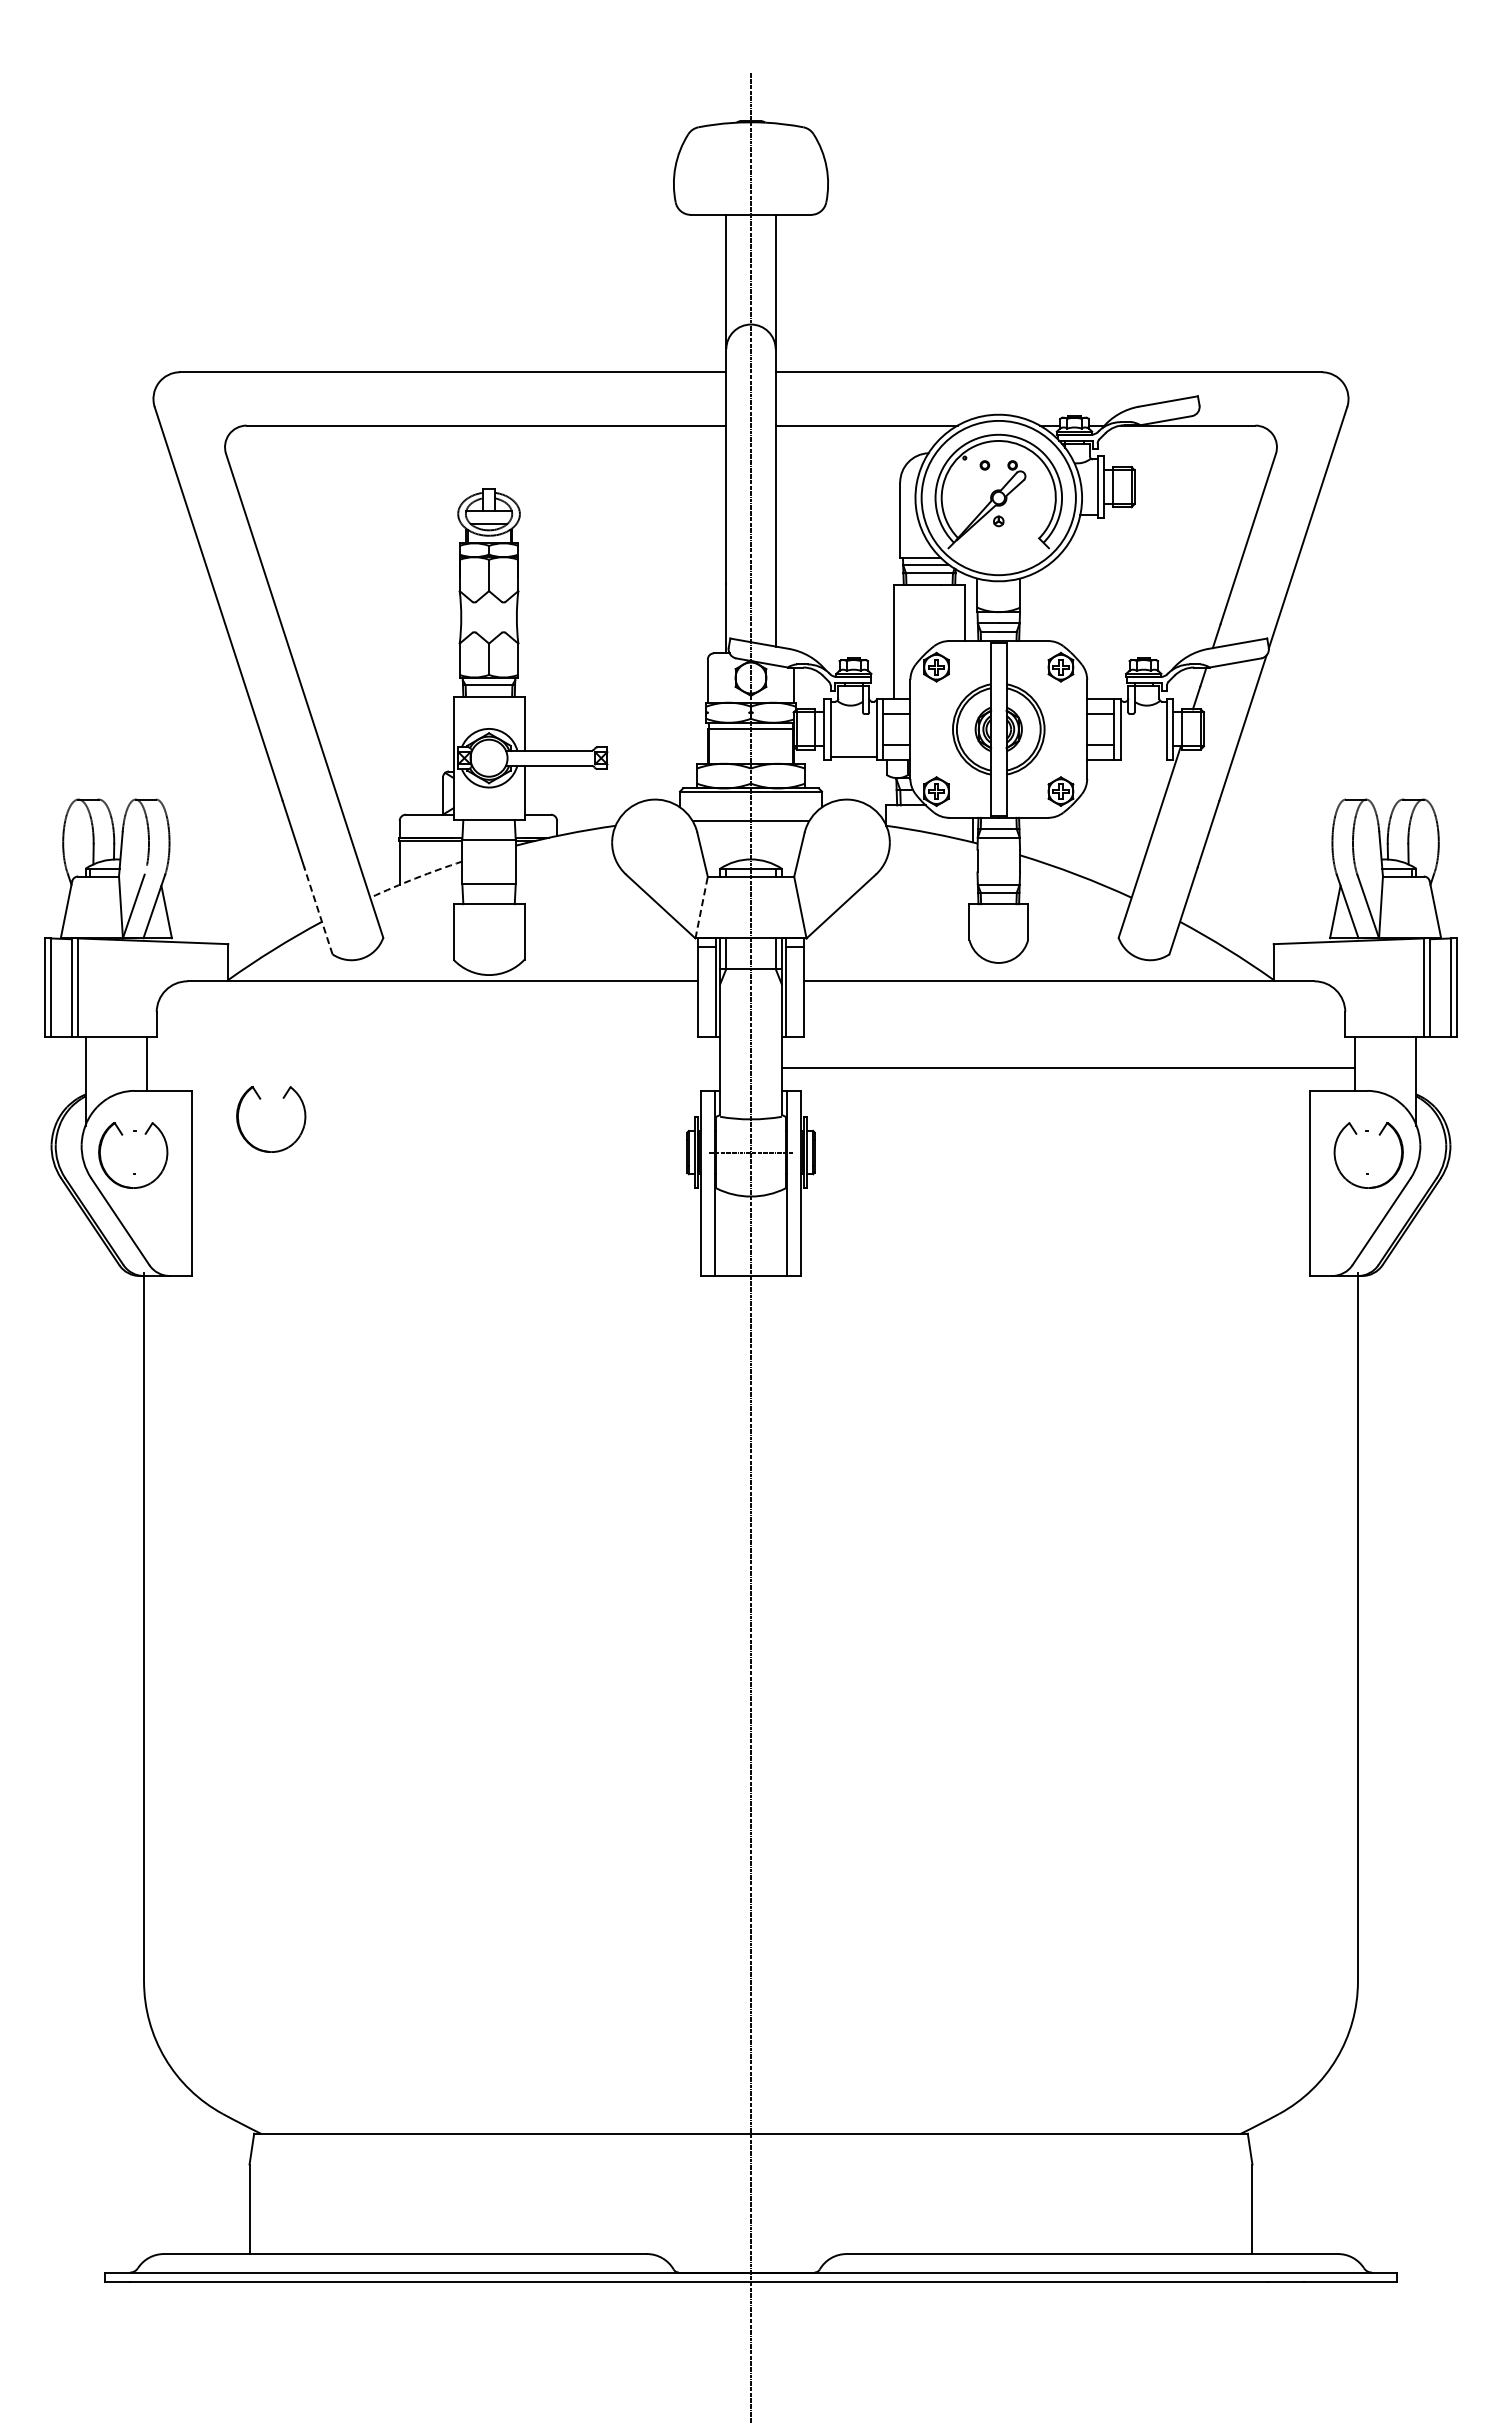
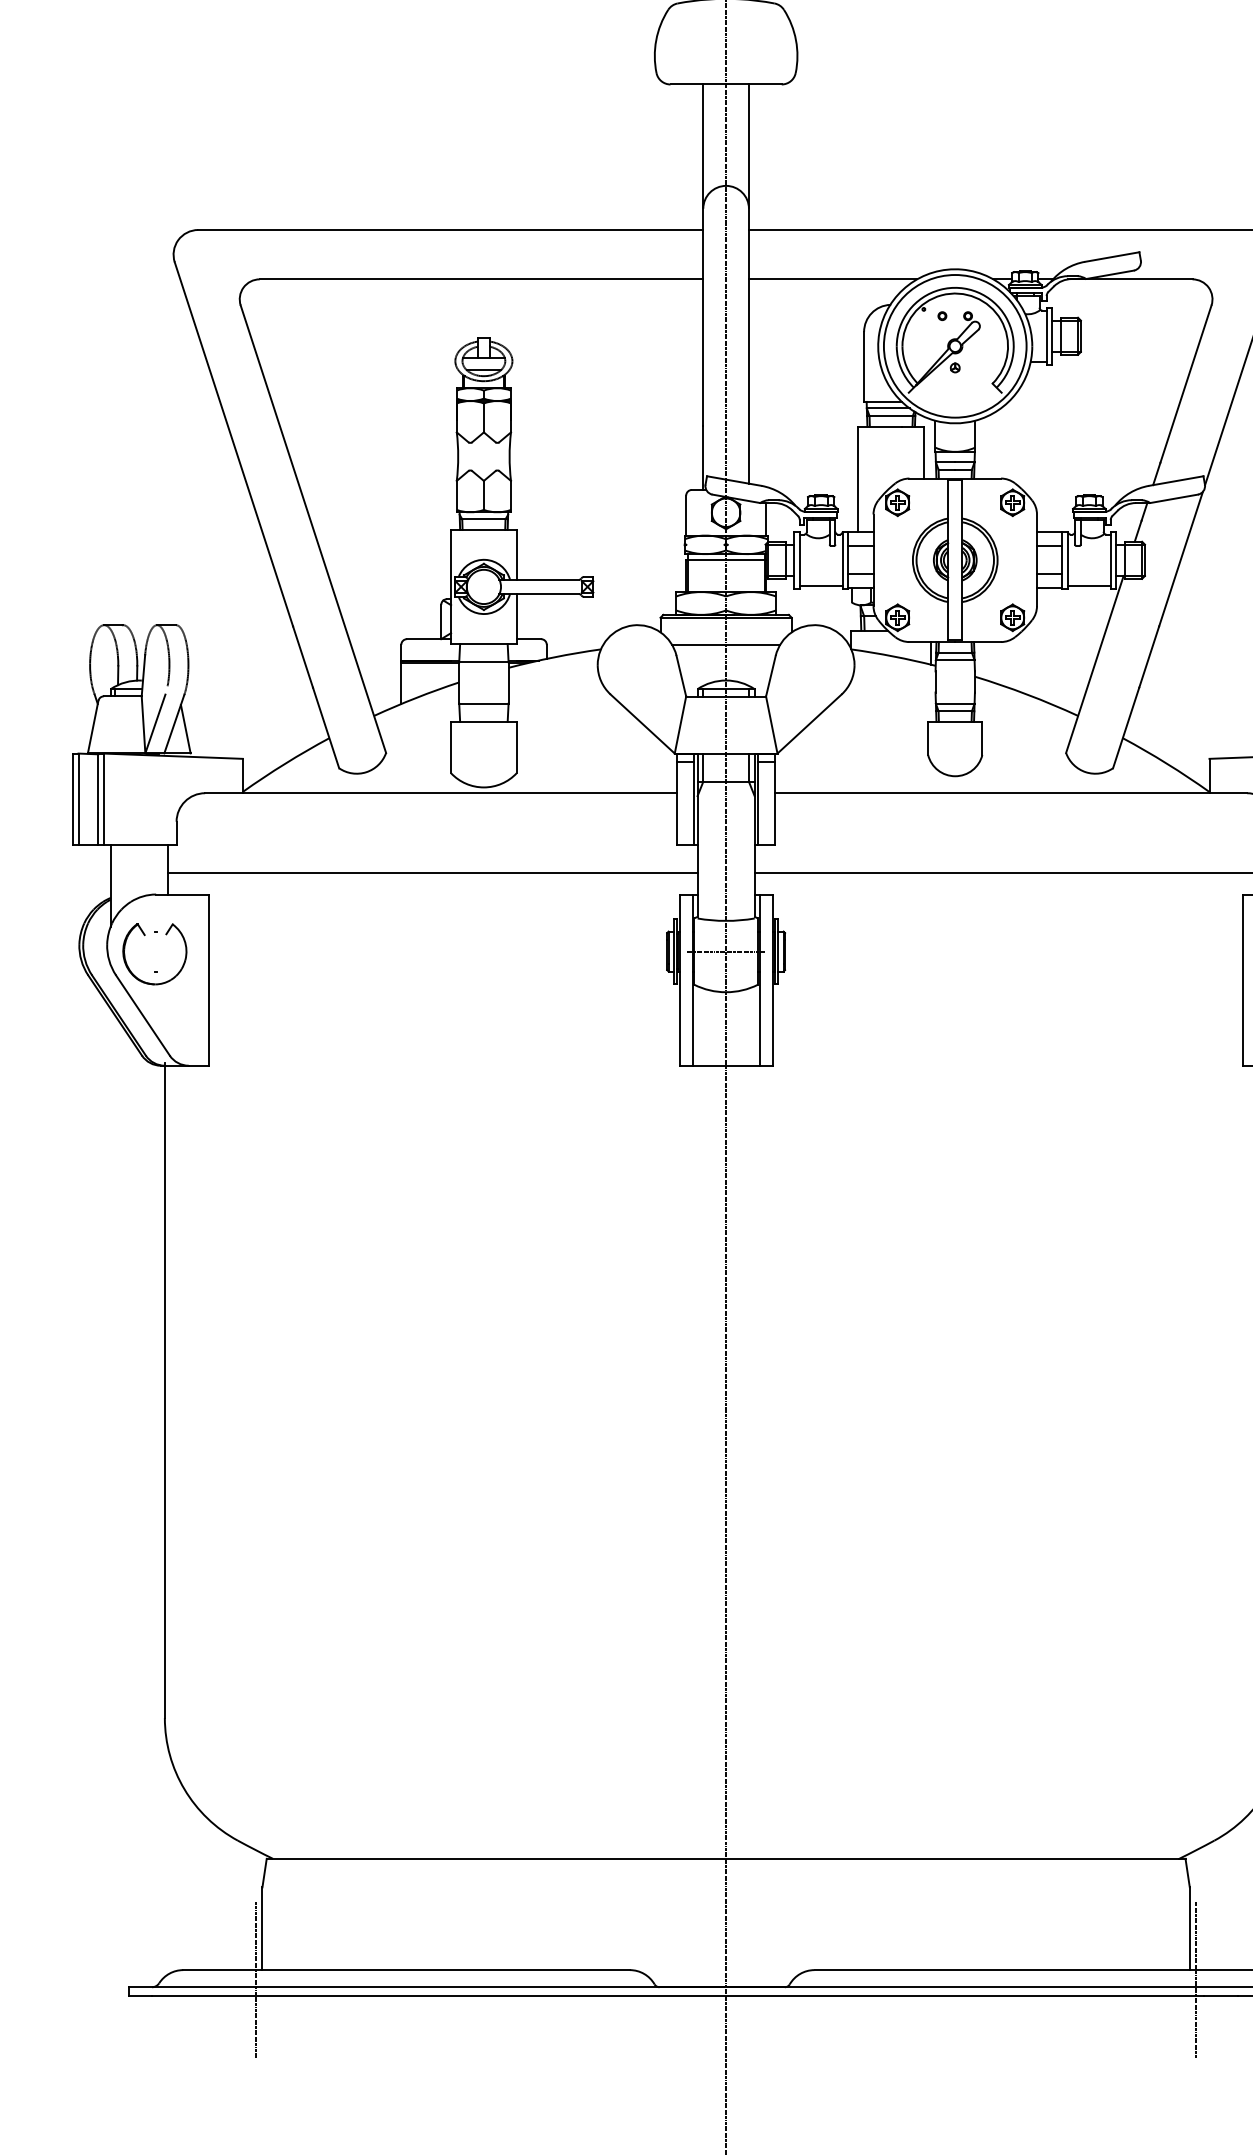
line: (1143, 757) -> (1089, 586), added
arc: (415, 878) -> (415, 698), dashed -> solid
line: (701, 907) -> (680, 724), dashed -> solid
line: (318, 910) -> (326, 727), dashed -> solid
line: (433, 1067) -> (432, 872), added
part: (260, 1099) -> (272, 902), removed
line: (242, 2264) -> (255, 1979), added
line: (1259, 2264) -> (1196, 1979), added

